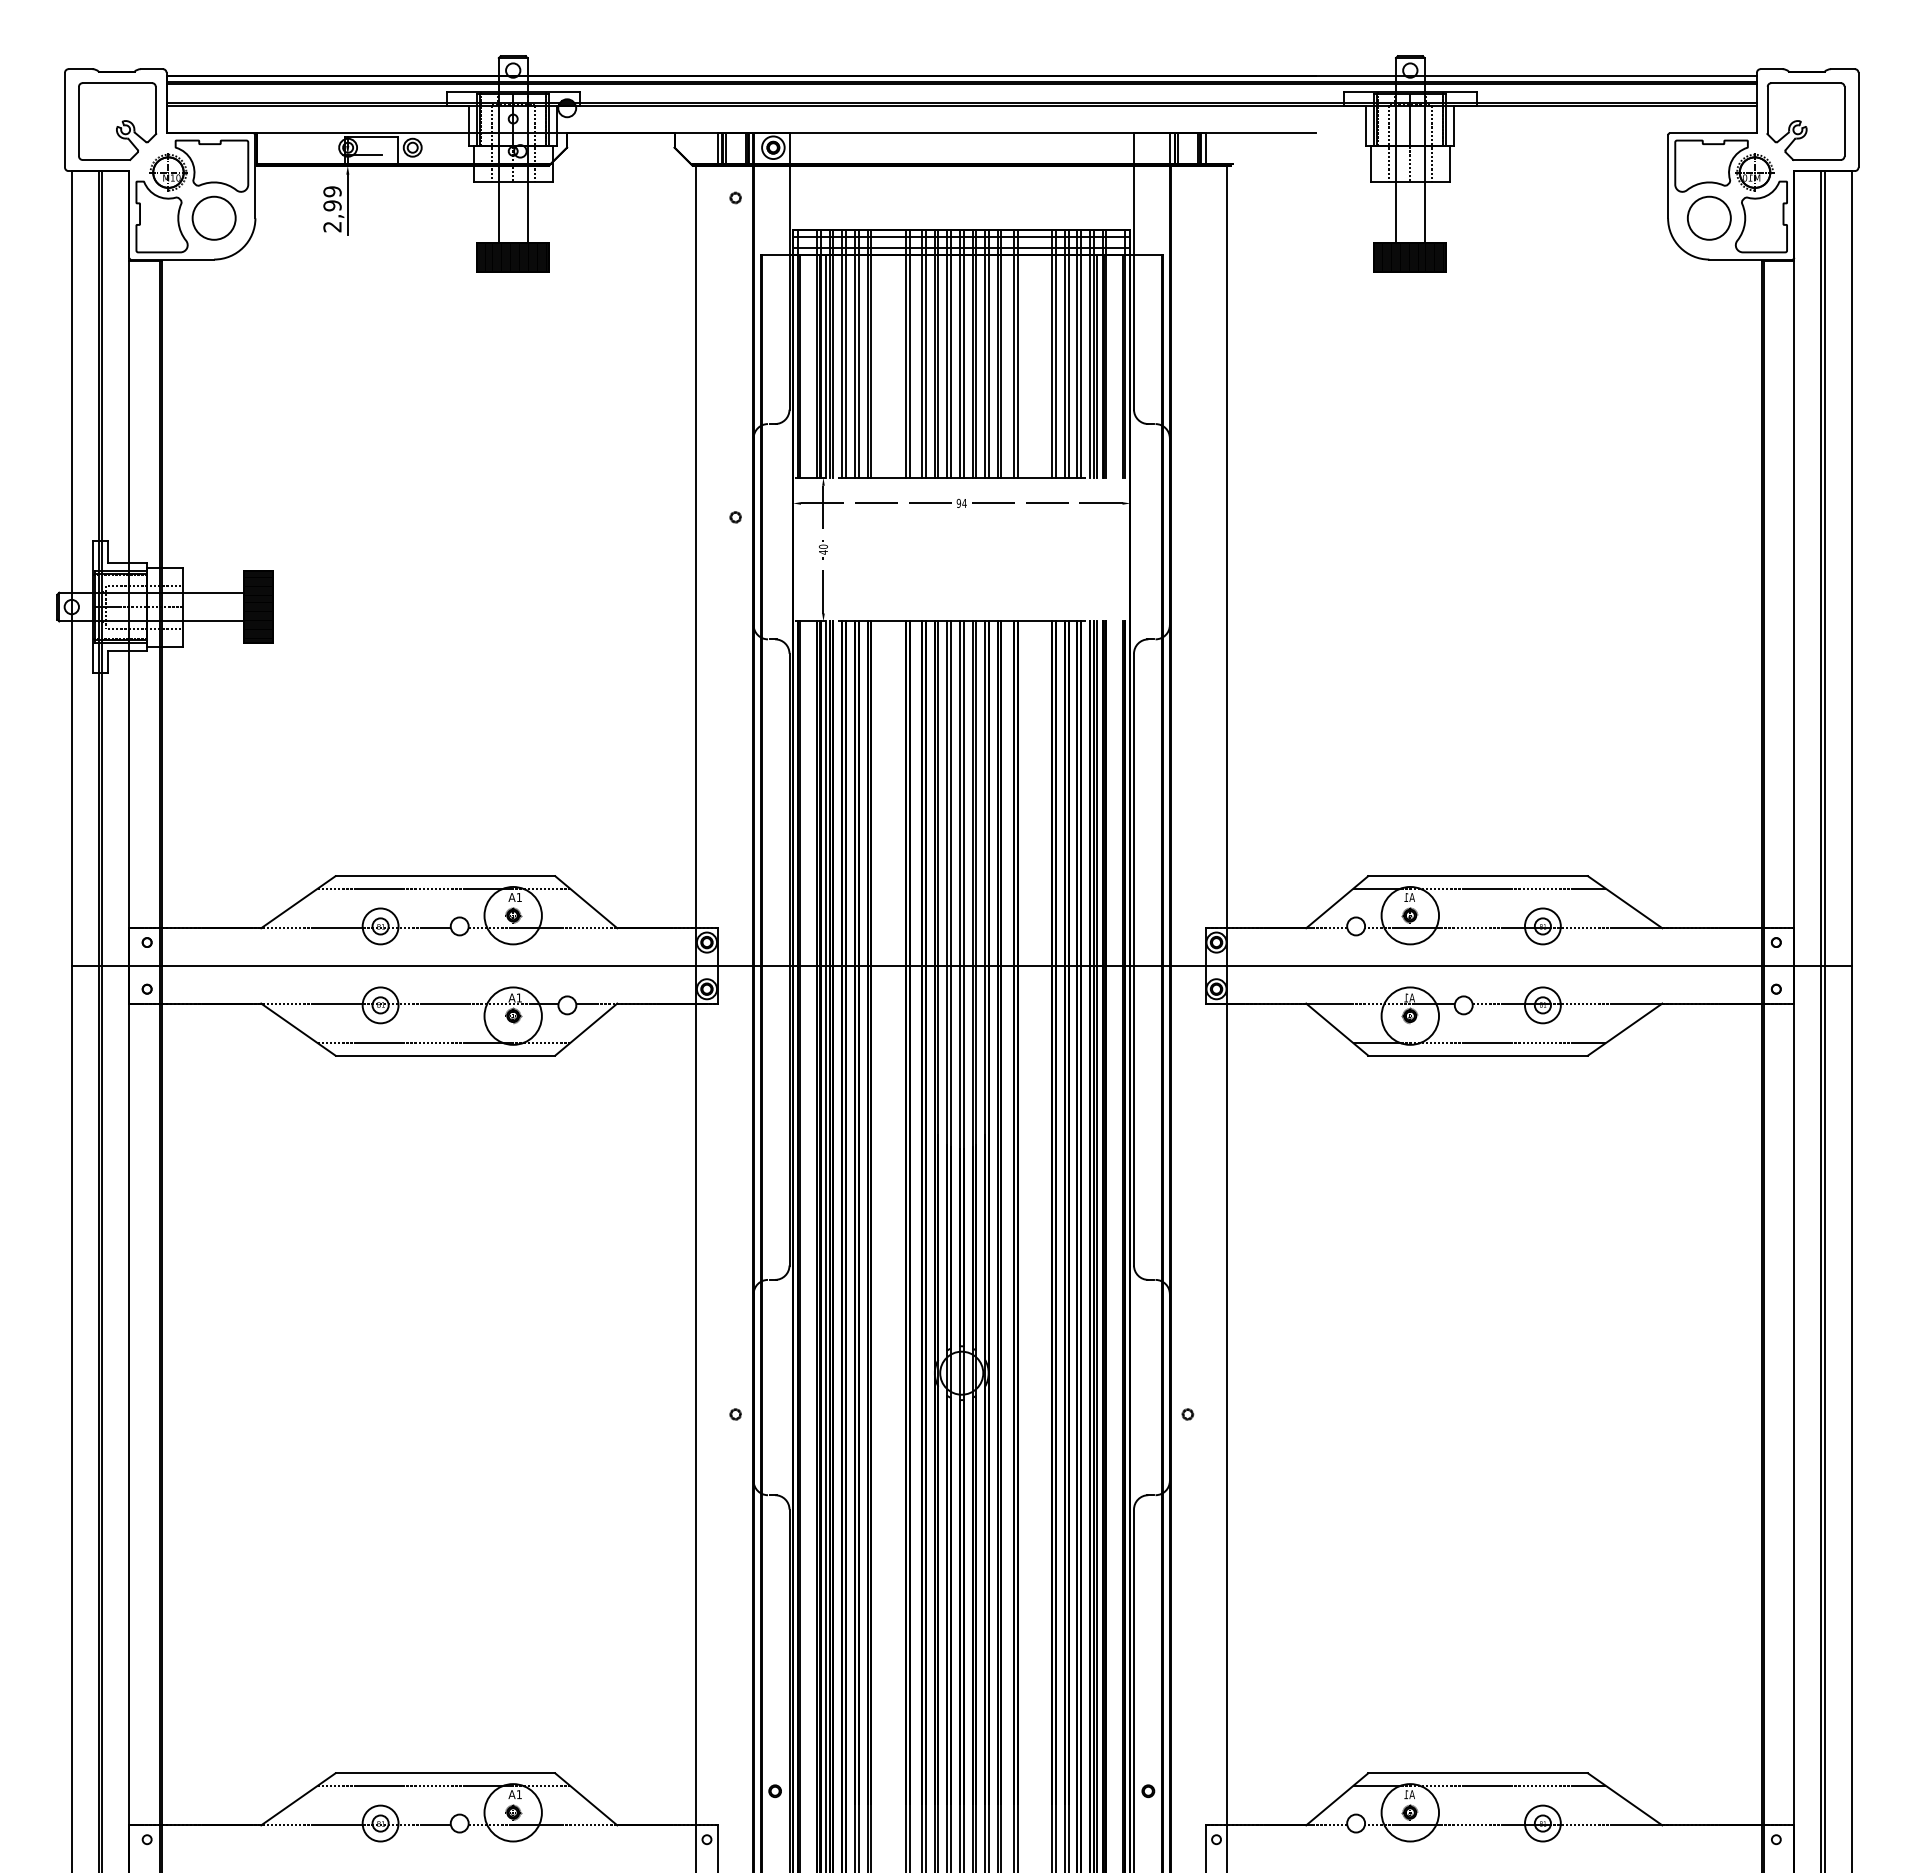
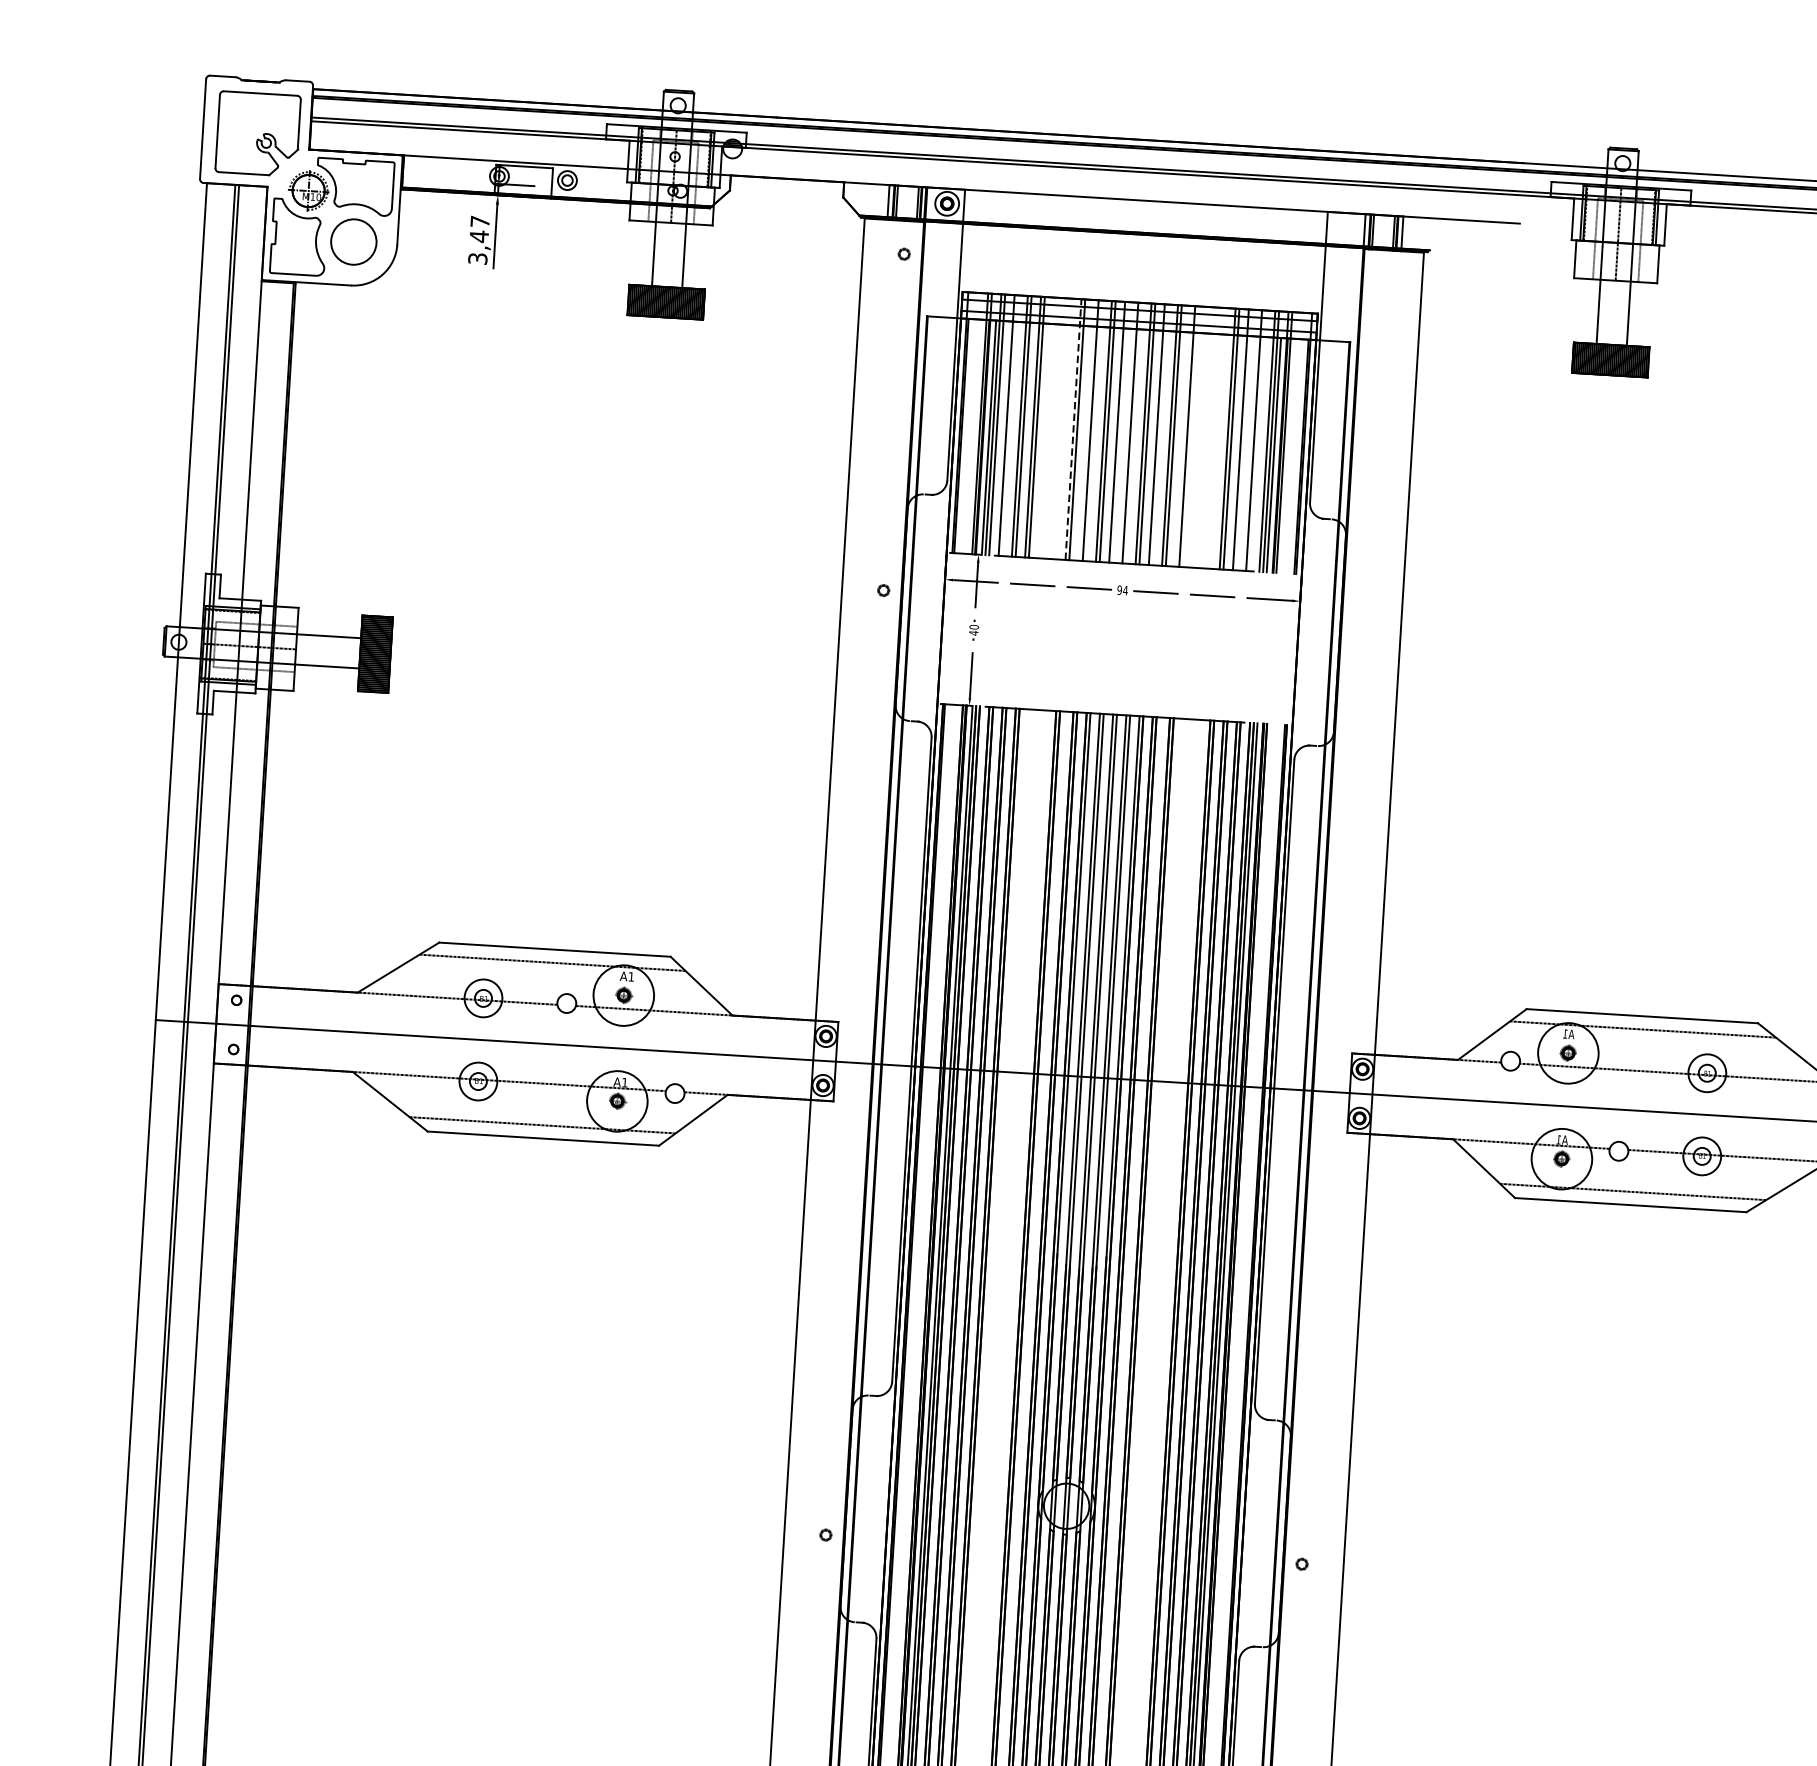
text: (332, 209) -> (479, 240), 2,99 -> 3,47
line: (846, 353) -> (1010, 425), removed
line: (925, 353) -> (1094, 430), removed
line: (951, 353) -> (1121, 431), removed
line: (963, 353) -> (1134, 432), removed
line: (988, 353) -> (1160, 434), removed
line: (1017, 353) -> (1190, 436), removed
line: (1068, 353) -> (1244, 439), removed
line: (1081, 353) -> (1258, 440), removed
line: (905, 354) -> (1072, 430), solid -> dashed

